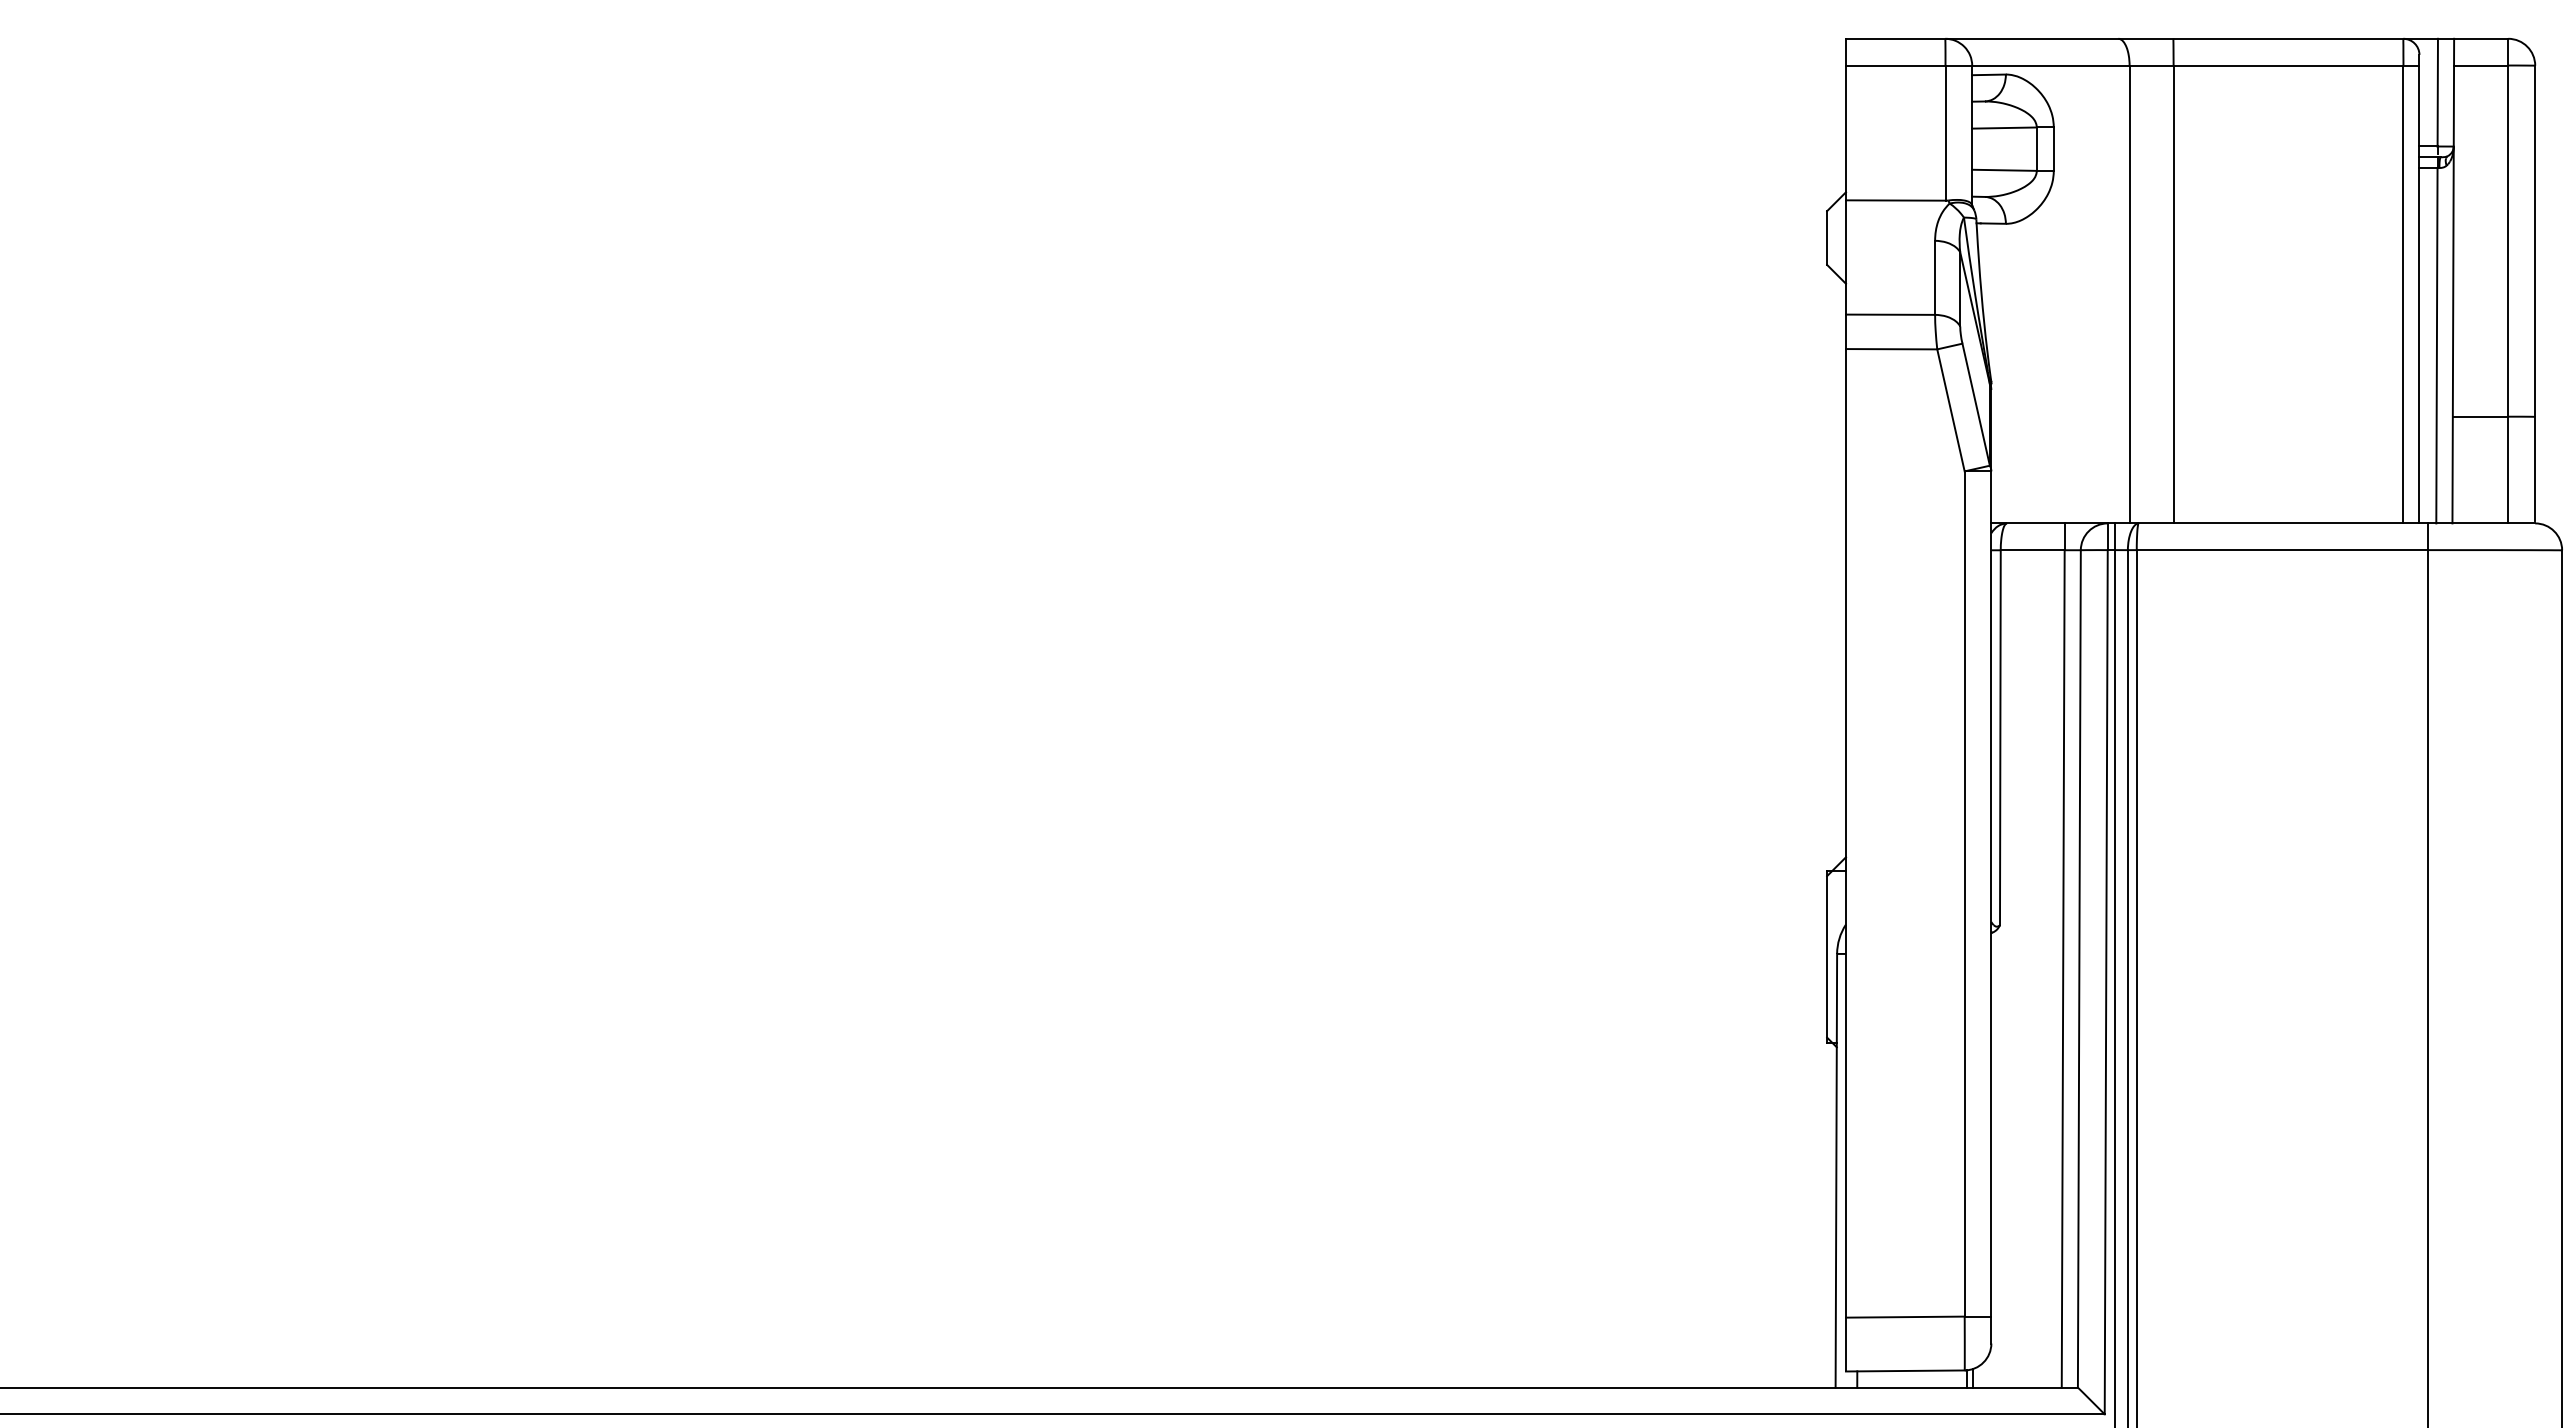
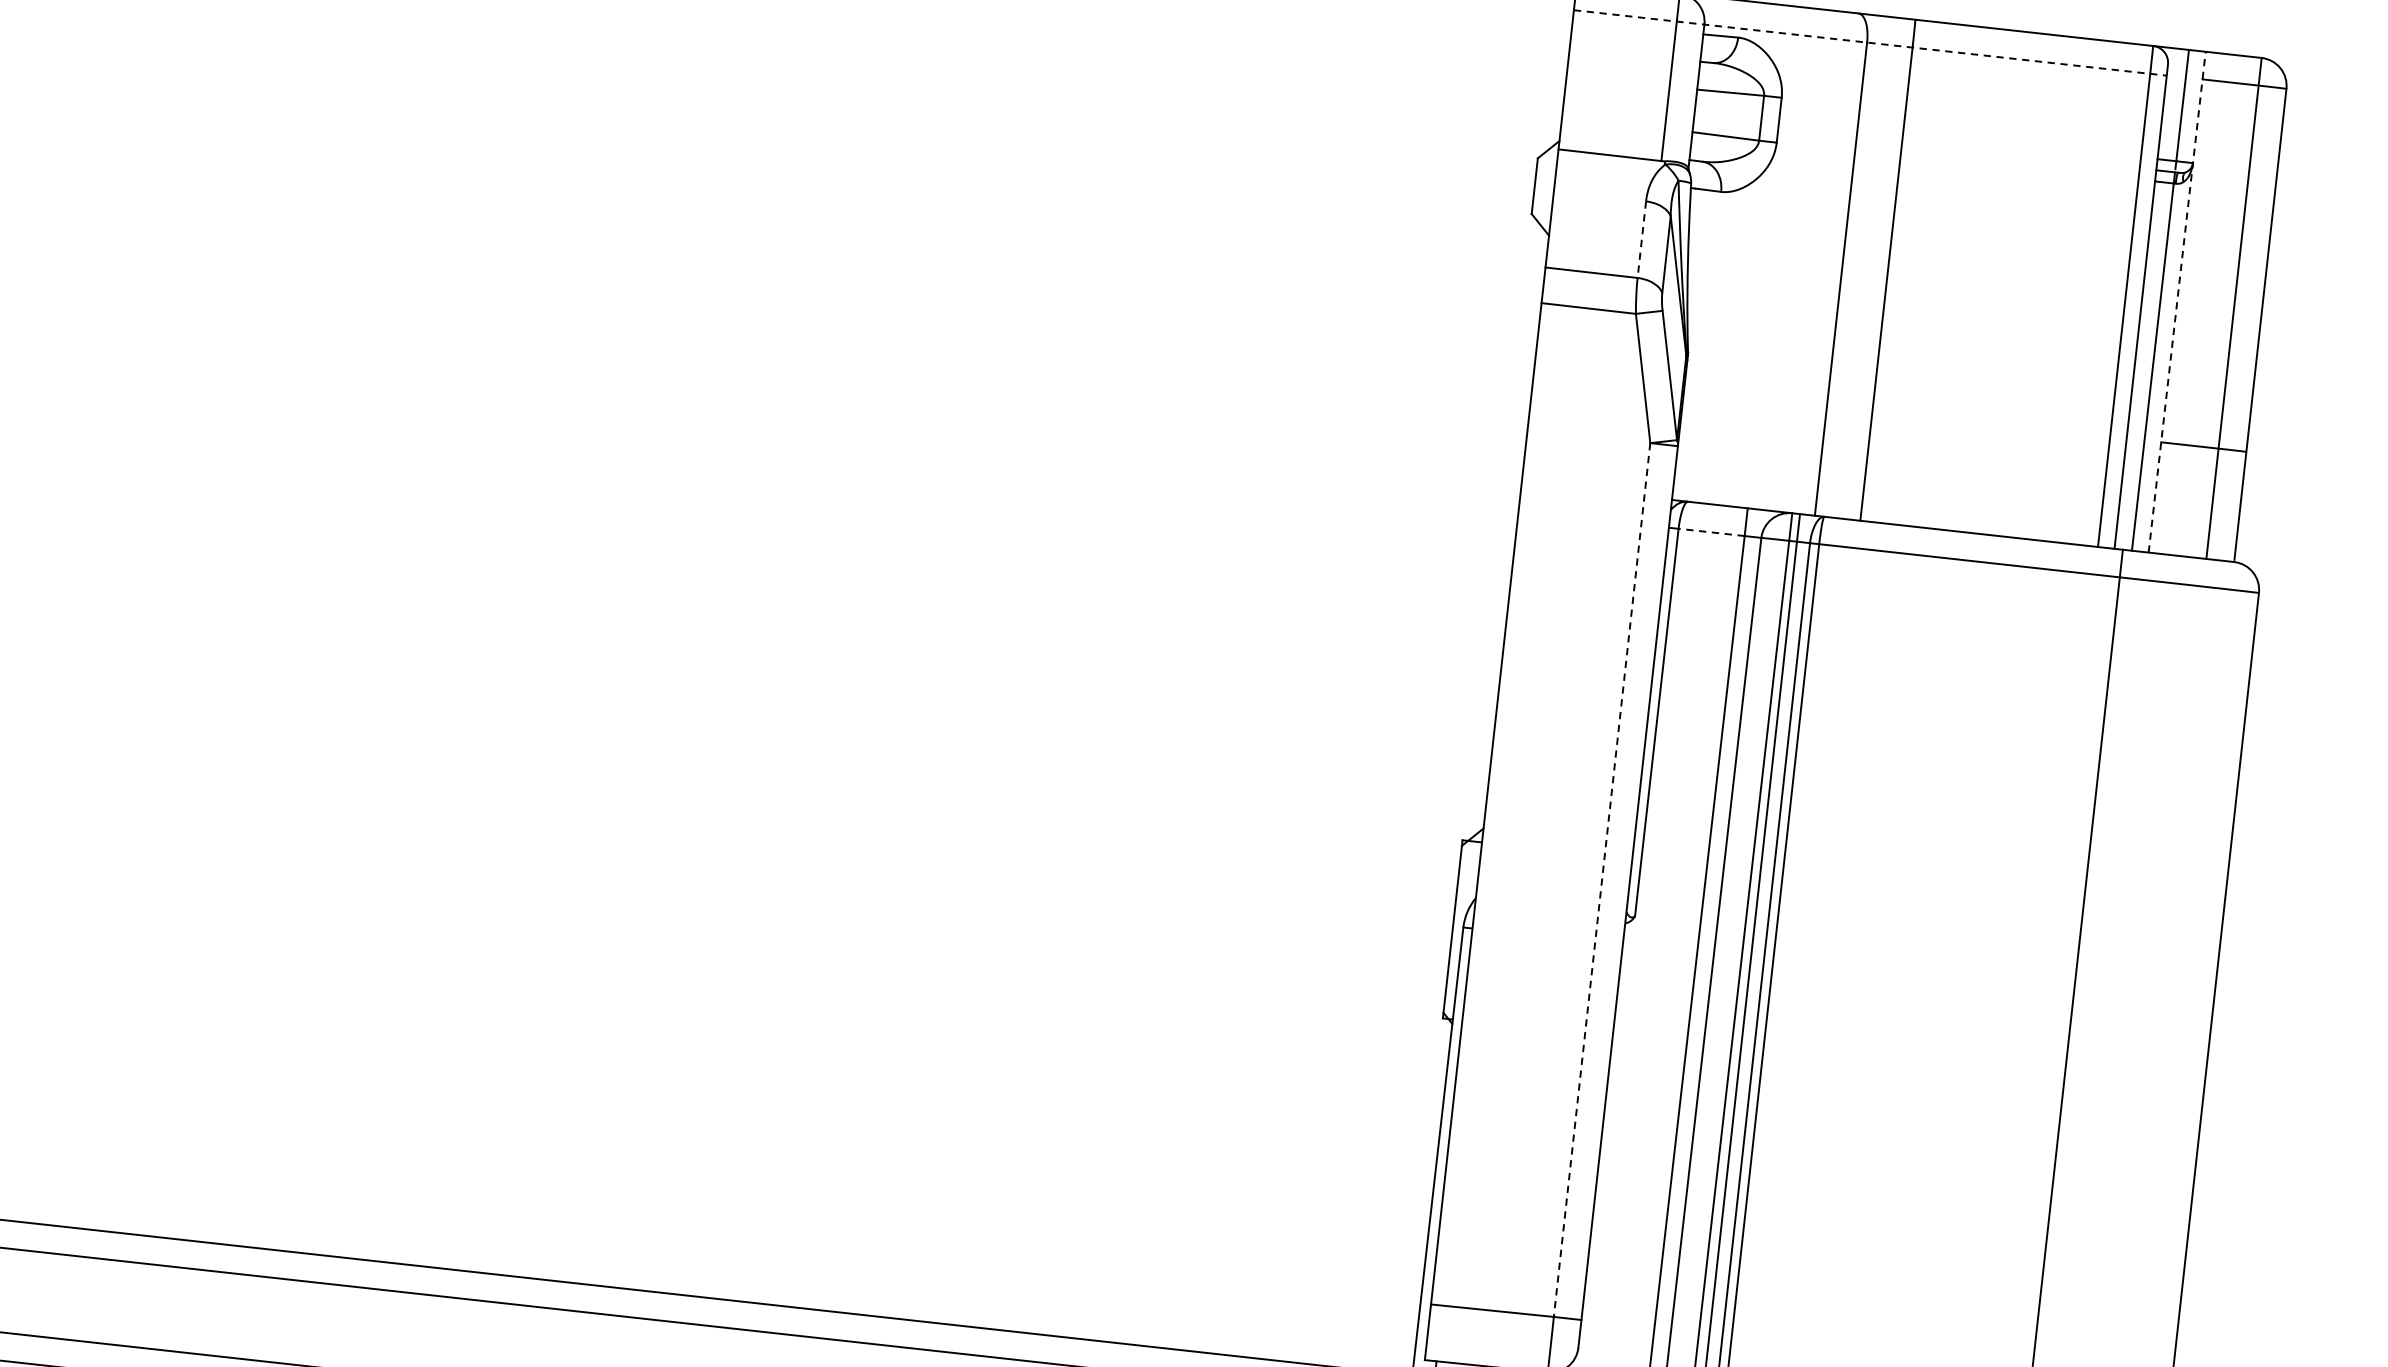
line: (2132, 65) -> (1870, 42), solid -> dashed
line: (1935, 278) -> (1642, 240), solid -> dashed
line: (2453, 280) -> (2177, 301), solid -> dashed
line: (2032, 550) -> (1711, 532), solid -> dashed
line: (1964, 894) -> (1601, 880), solid -> dashed

